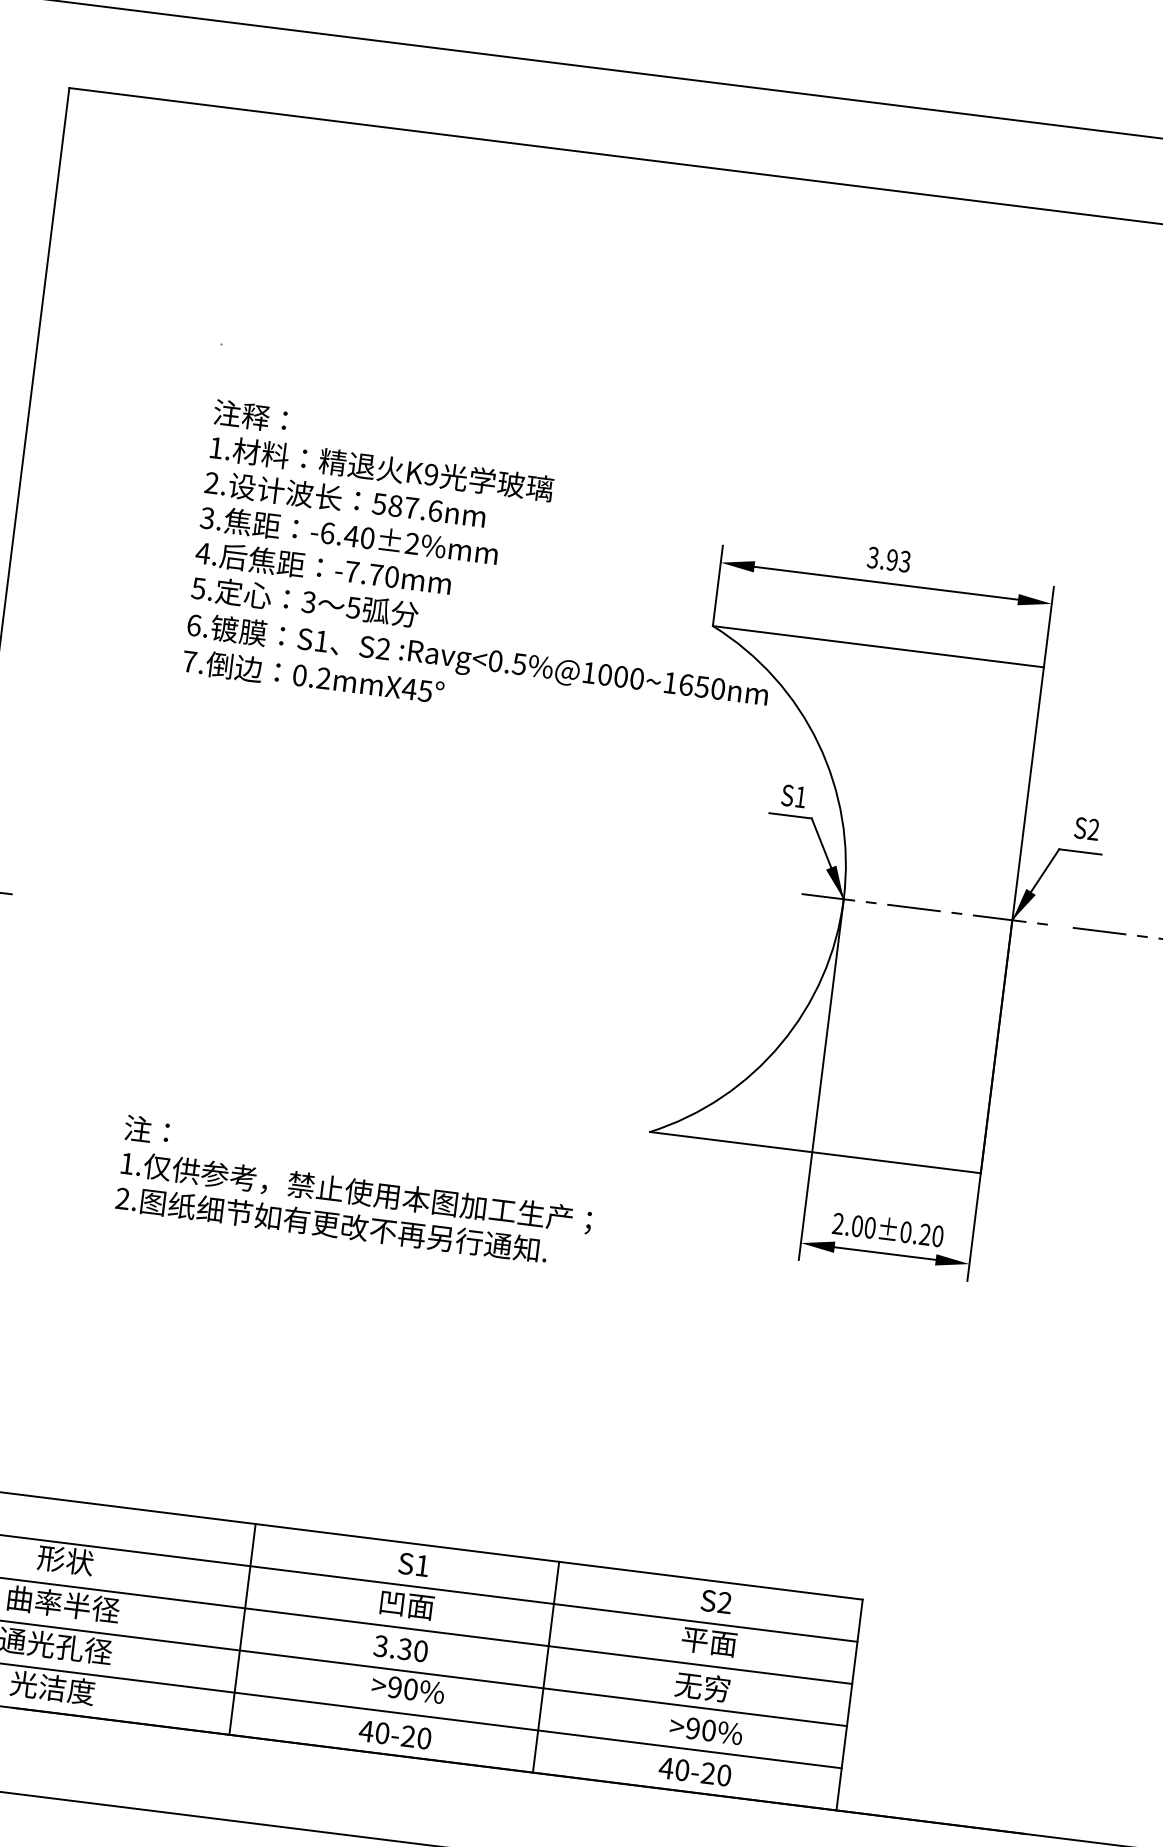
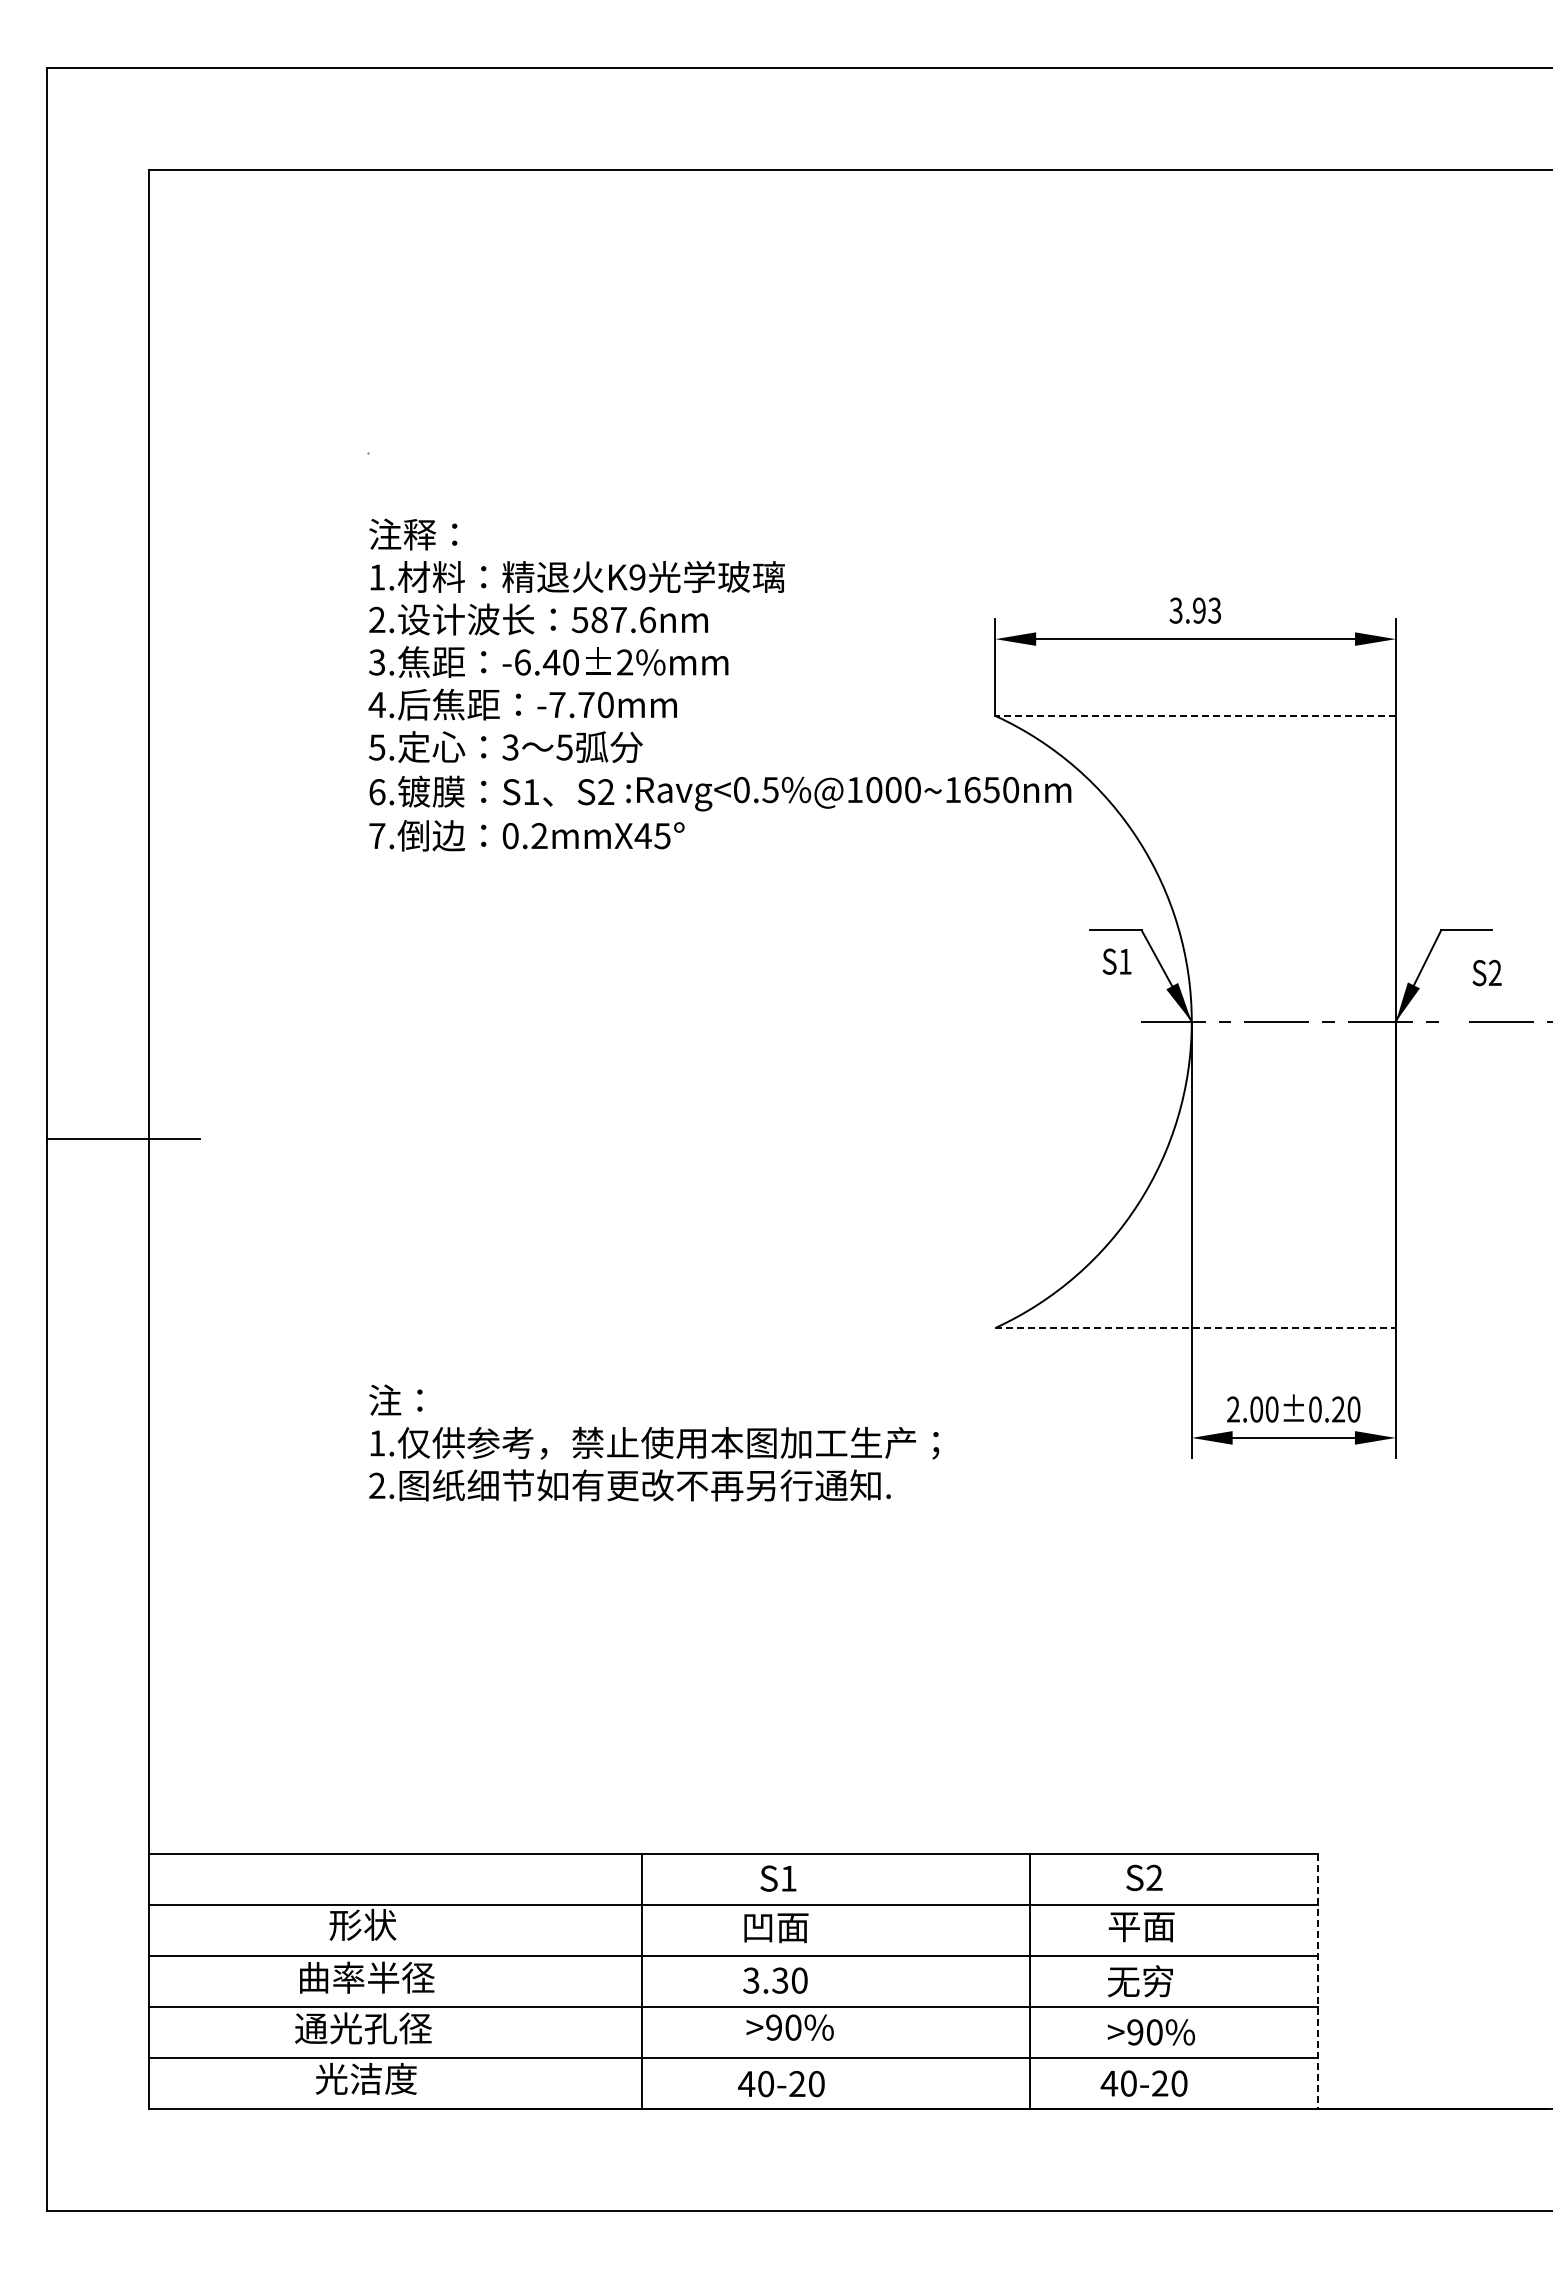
line: (878, 646) -> (1195, 715), solid -> dashed
text: (793, 796) -> (1116, 961), moved
text: (1086, 829) -> (1486, 973), moved
line: (816, 1153) -> (1196, 1328), solid -> dashed
line: (242, 1628) -> (641, 1980), moved
line: (546, 1666) -> (1030, 1980), moved
line: (849, 1705) -> (1318, 1981), solid -> dashed

